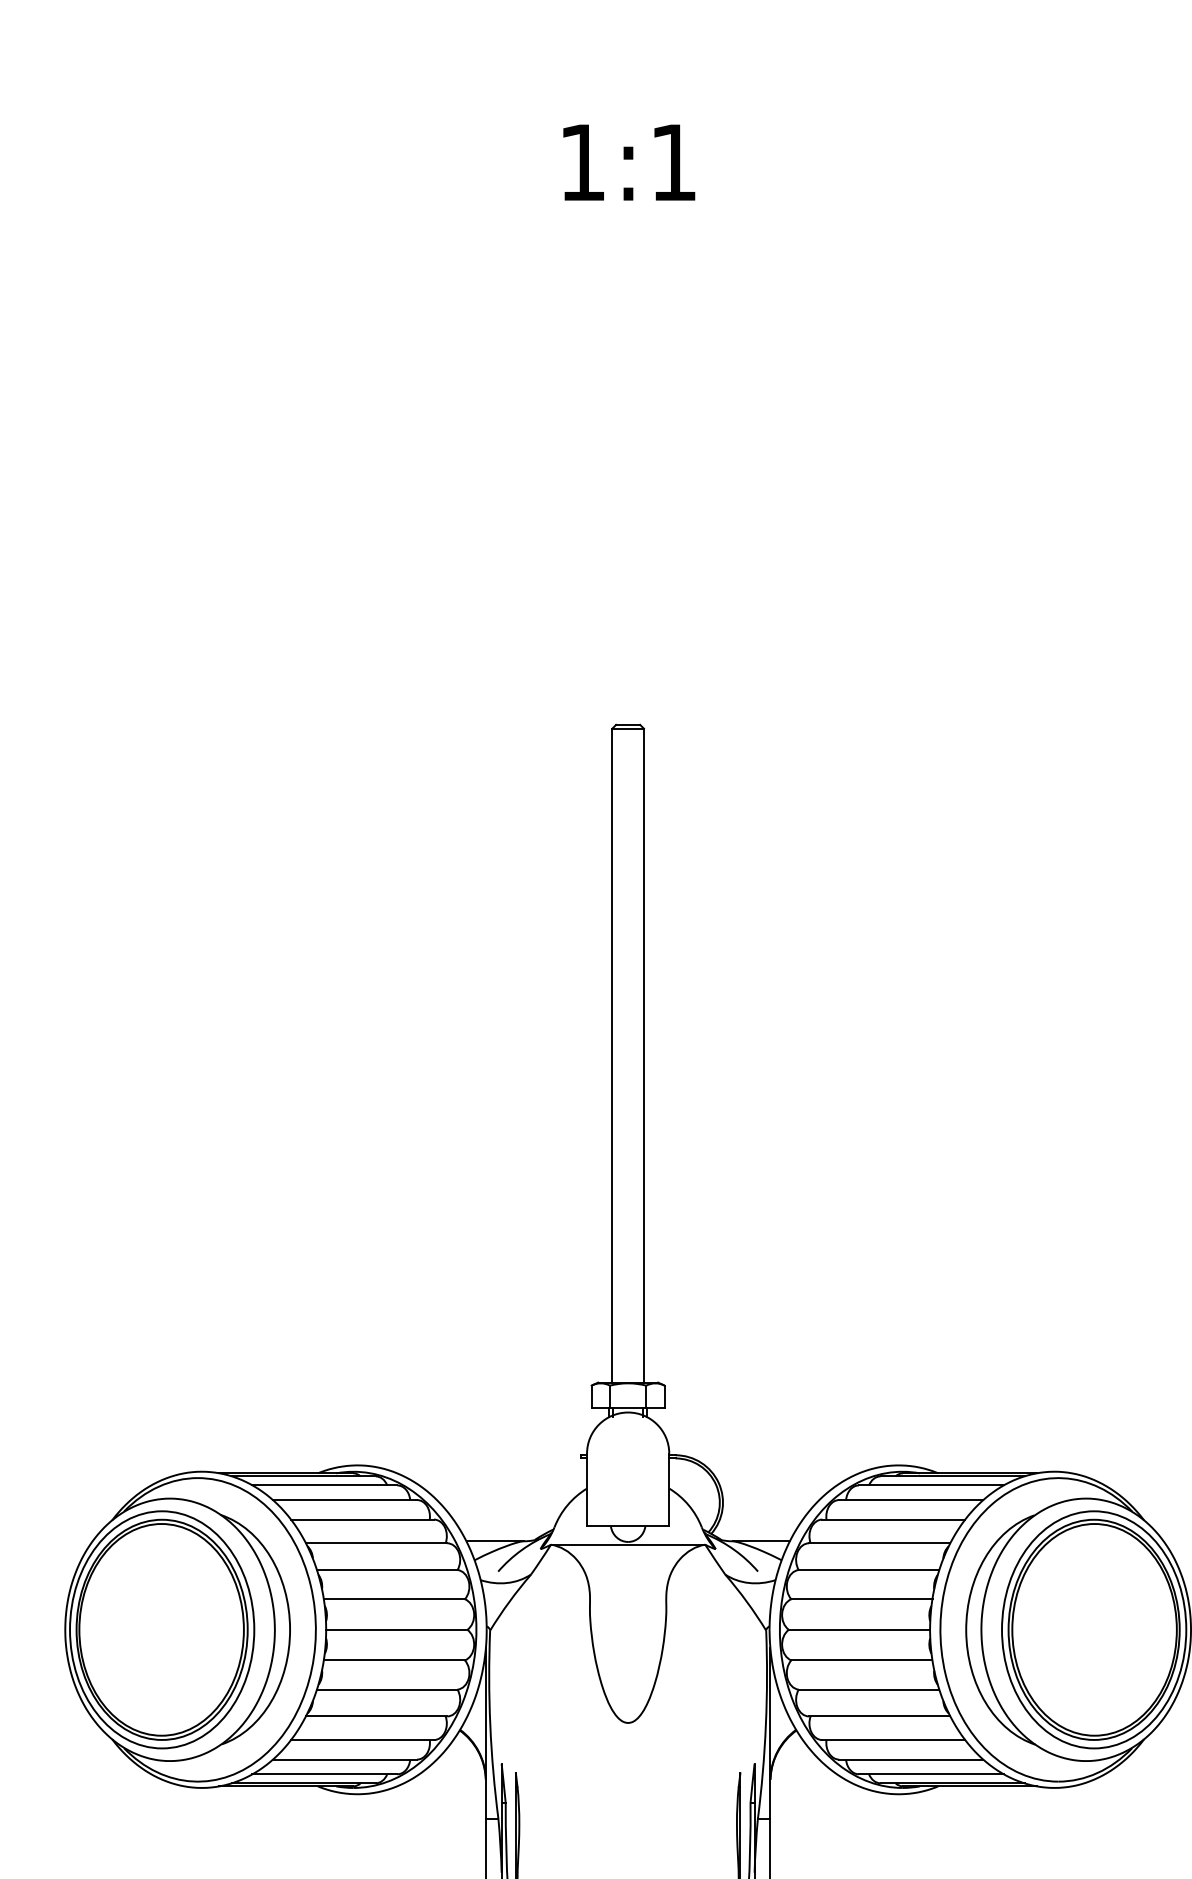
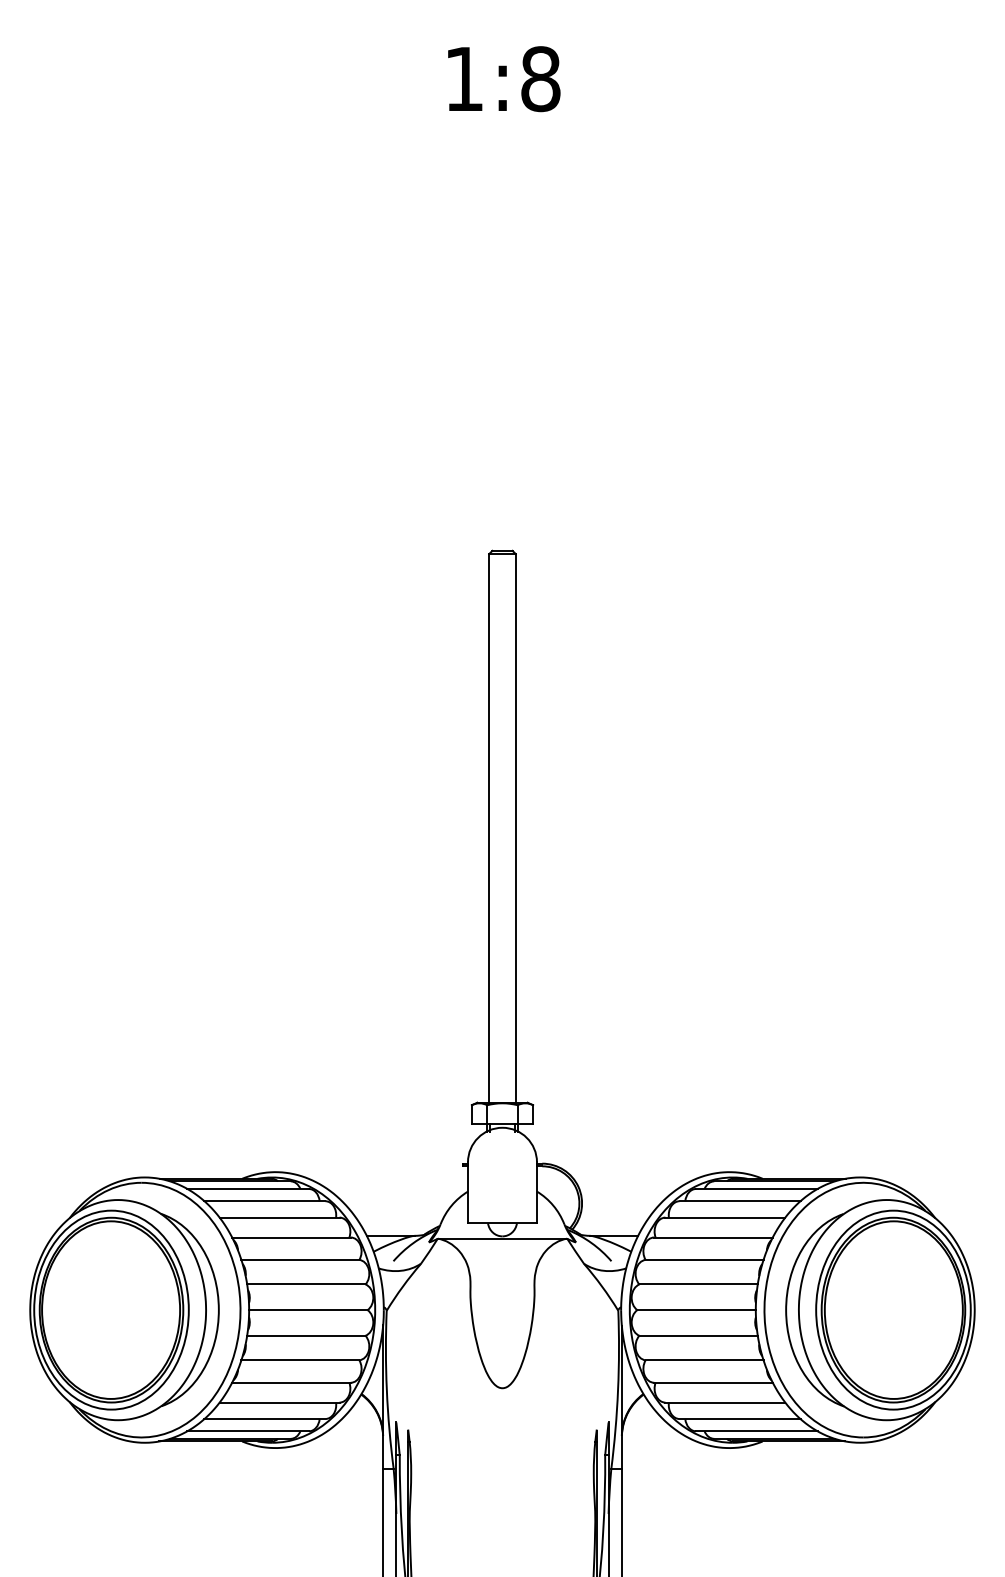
text: (673, 163) -> (540, 79), 1:1 -> 1:8

